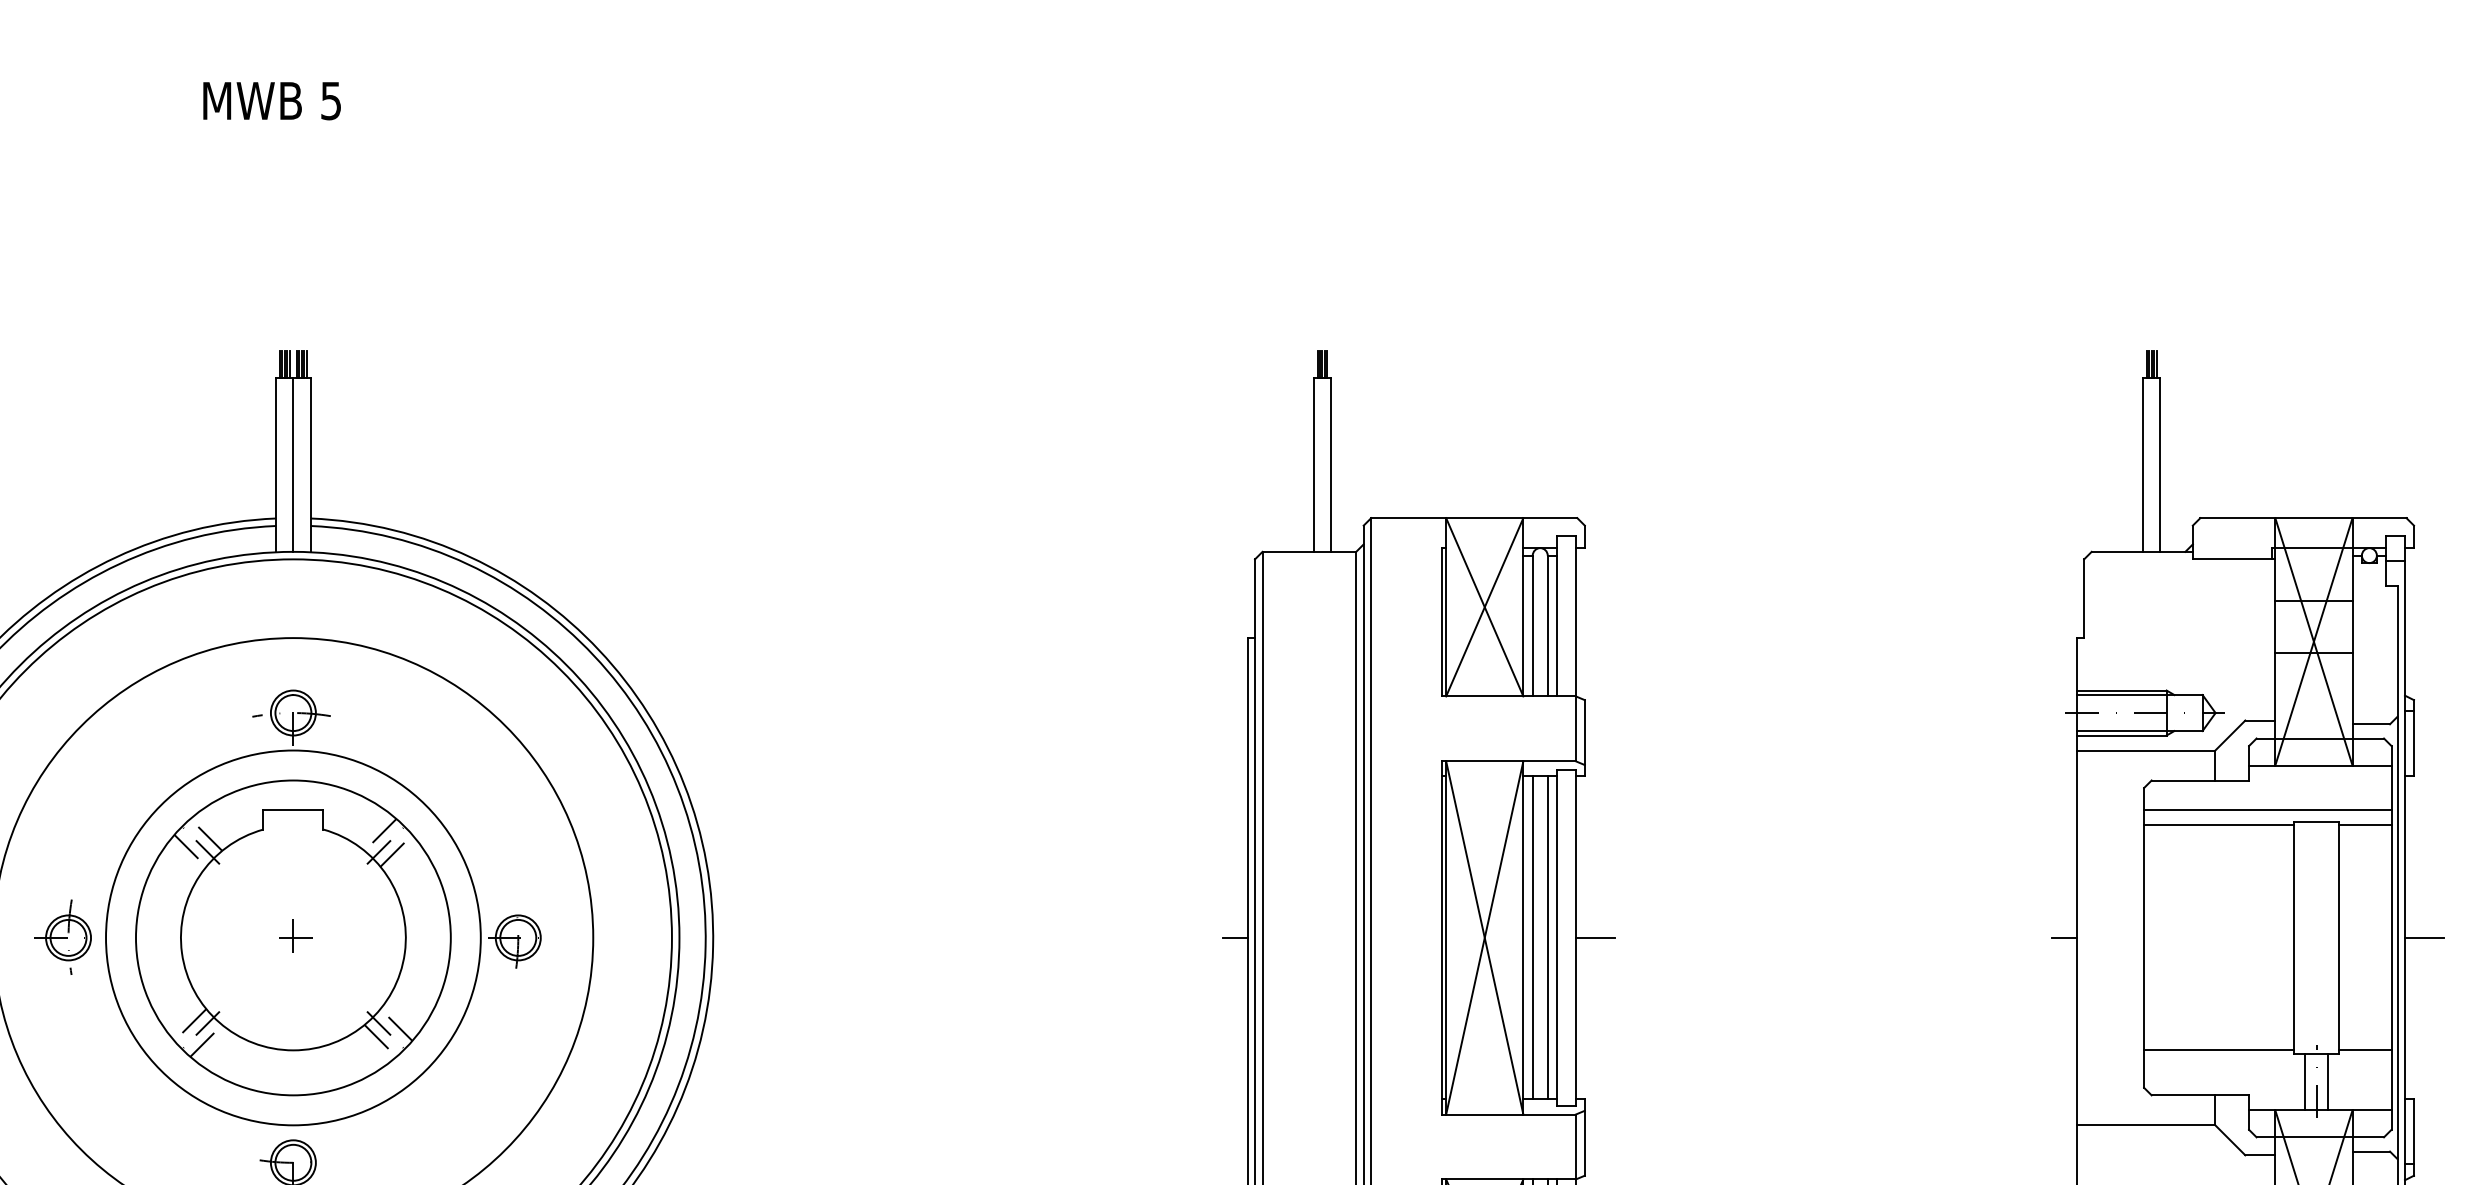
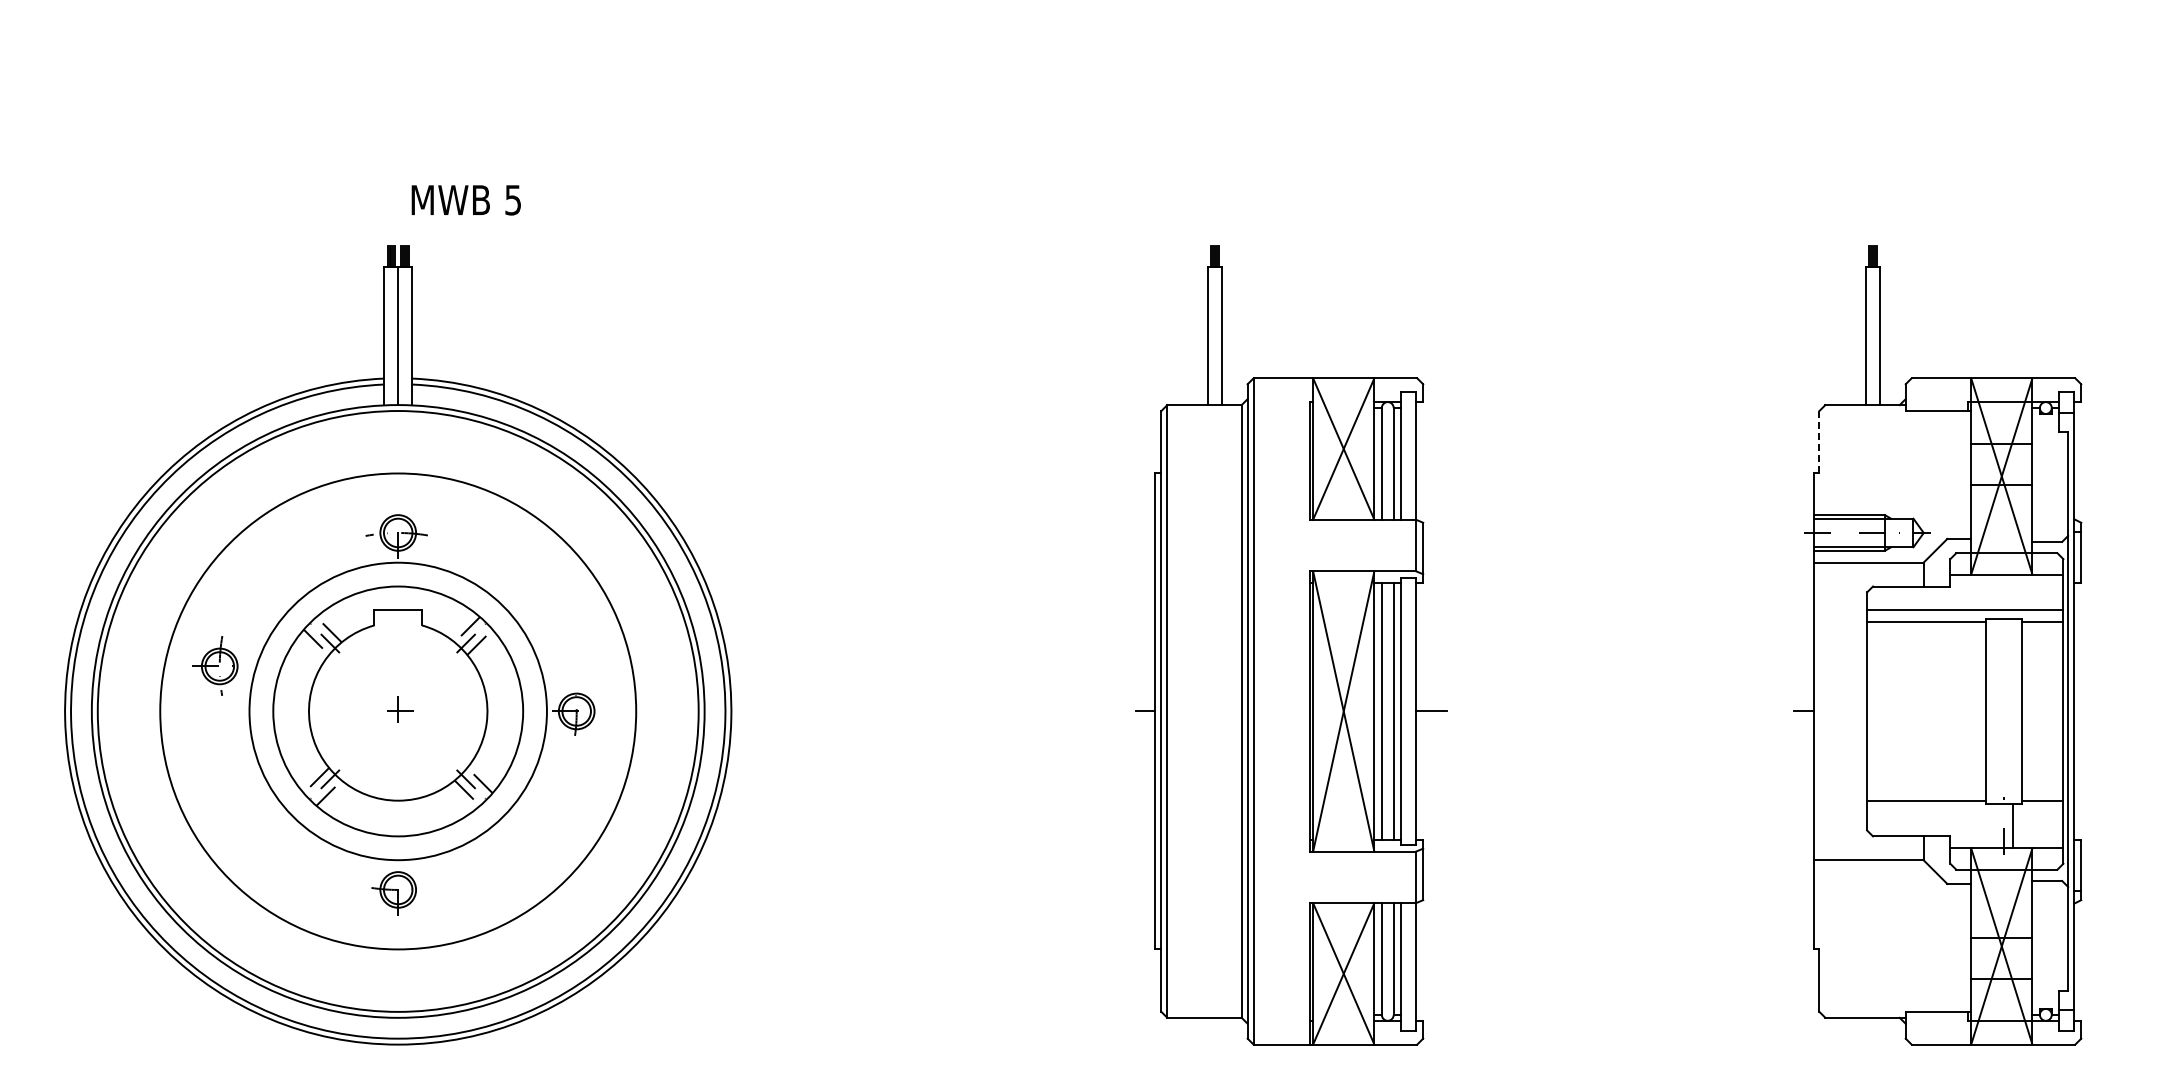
text: (271, 101) -> (465, 200), moved
line: (2084, 599) -> (1819, 442), solid -> dashed
part: (63, 936) -> (215, 665), moved
line: (2424, 937) -> (2089, 711), removed
line: (2304, 1081) -> (1994, 825), removed

